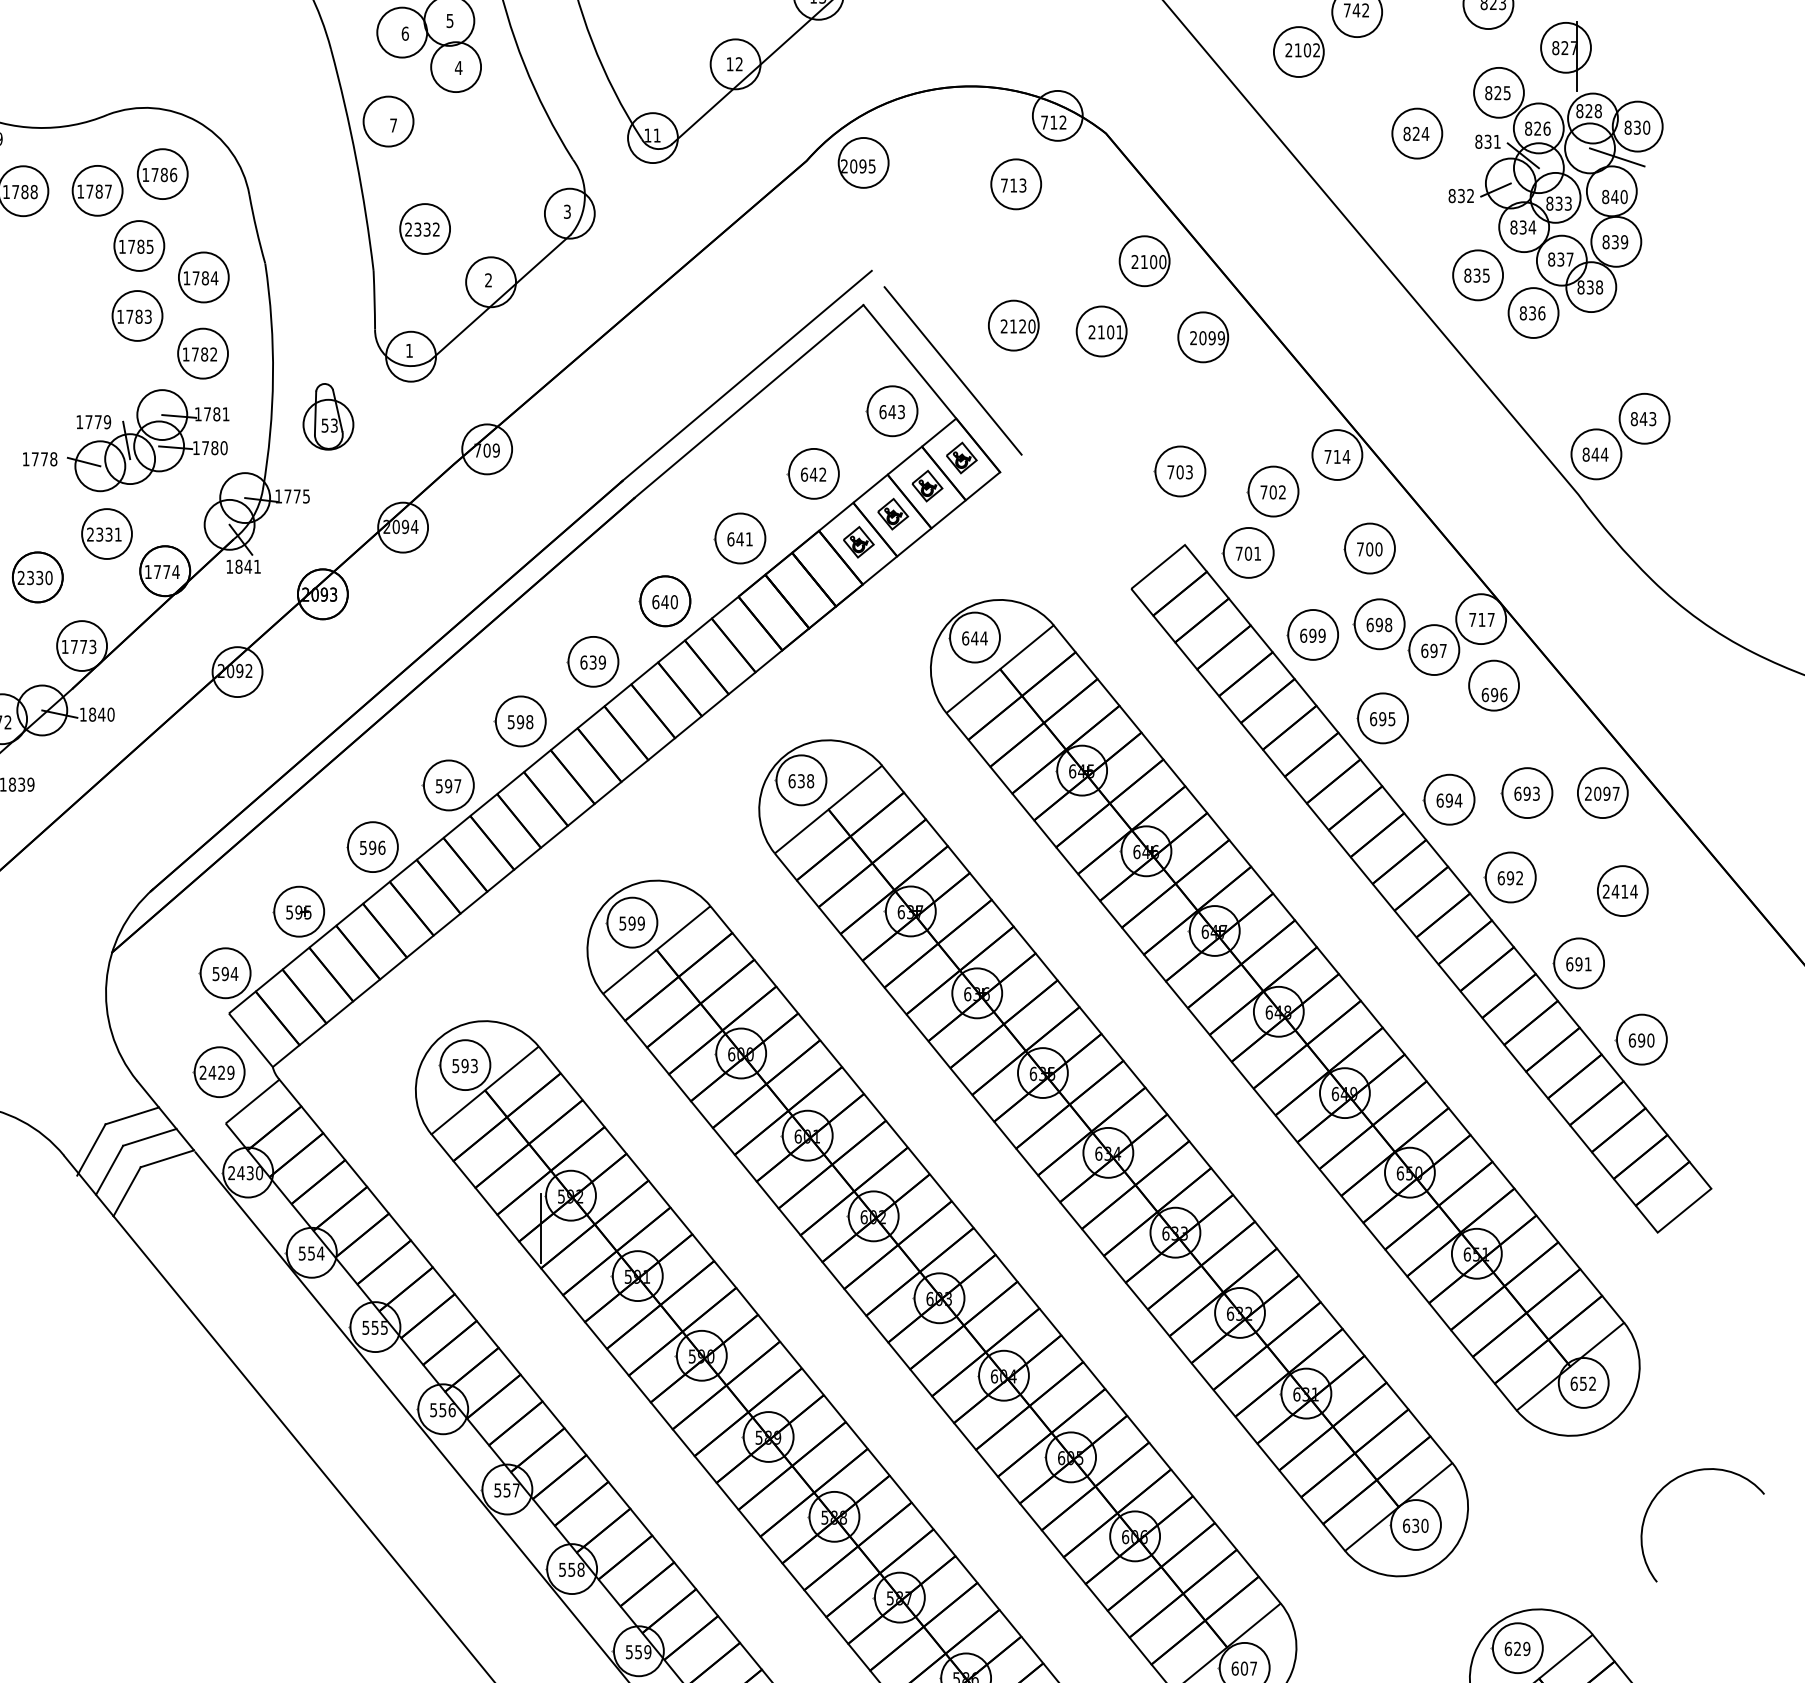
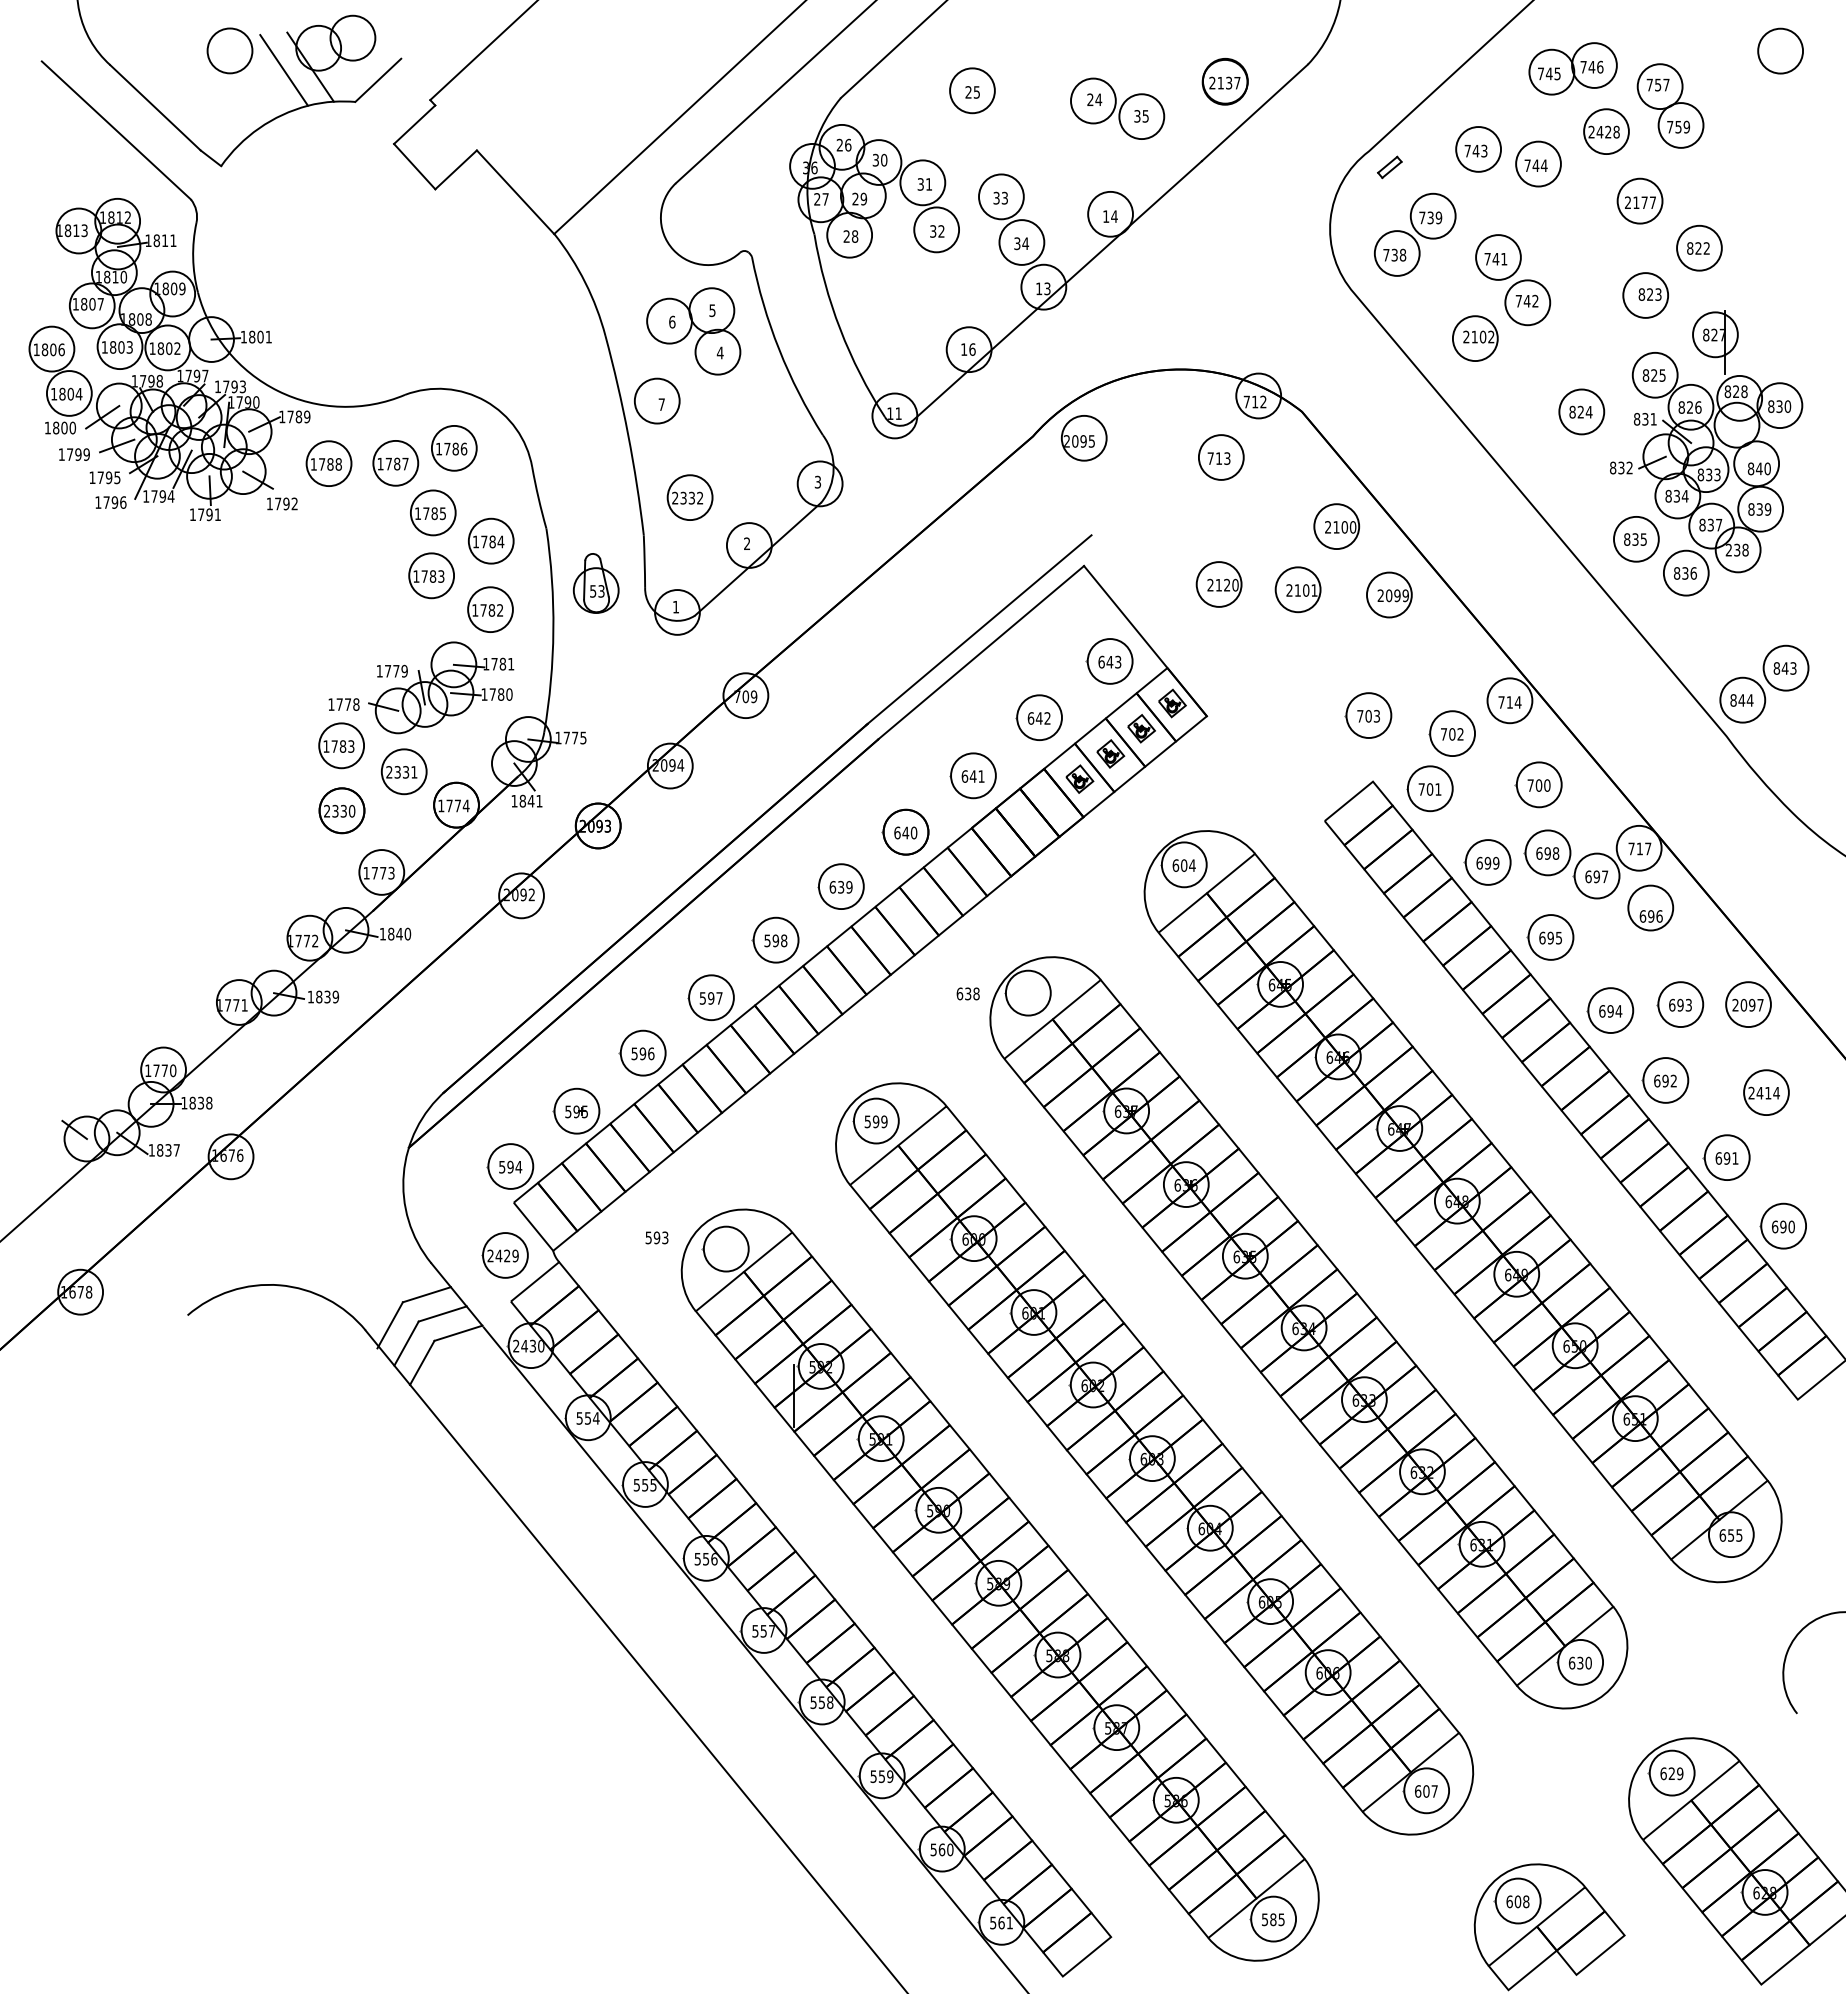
text: (739, 64) -> (972, 349), 12 -> 16
line: (1617, 157) -> (1761, 433), removed
text: (1580, 286) -> (1728, 549), 838 -> 238
line: (952, 370) -> (1164, 624), removed
part: (327, 416) -> (595, 583), moved
part: (37, 504) -> (341, 745), added
text: (974, 638) -> (1183, 865), 644 -> 604
text: (800, 780) -> (967, 993), moved
text: (464, 1065) -> (656, 1237), moved
text: (1592, 1383) -> (1739, 1535), 652 -> 655

